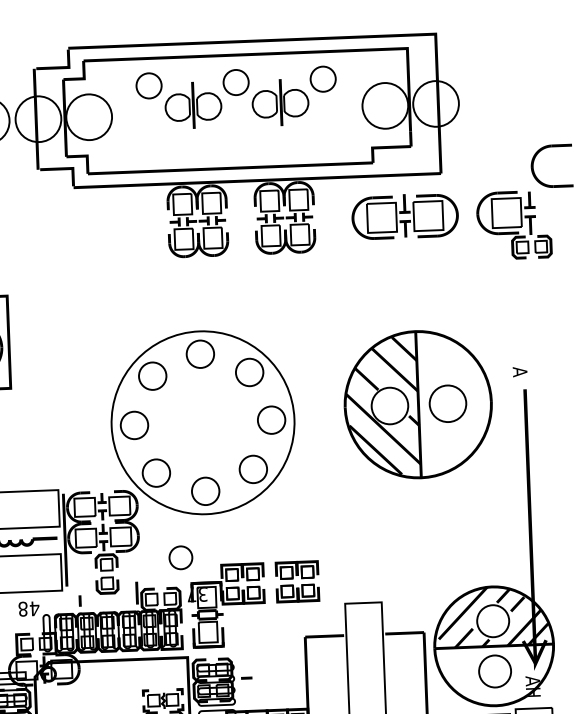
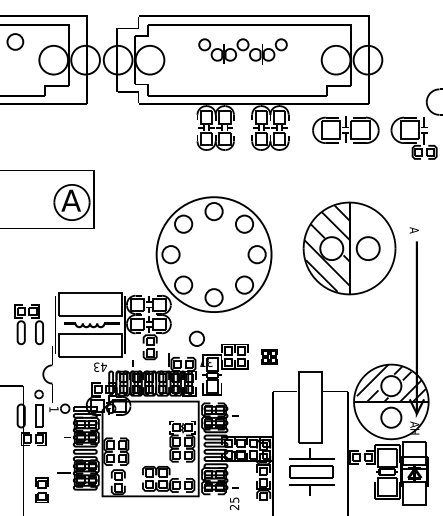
part: (235, 97) -> (242, 51), size x0.7
part: (297, 581) -> (269, 356), size x0.6
text: (22, 607) -> (96, 366), 48 -> 43

